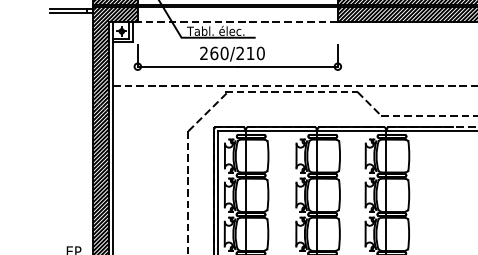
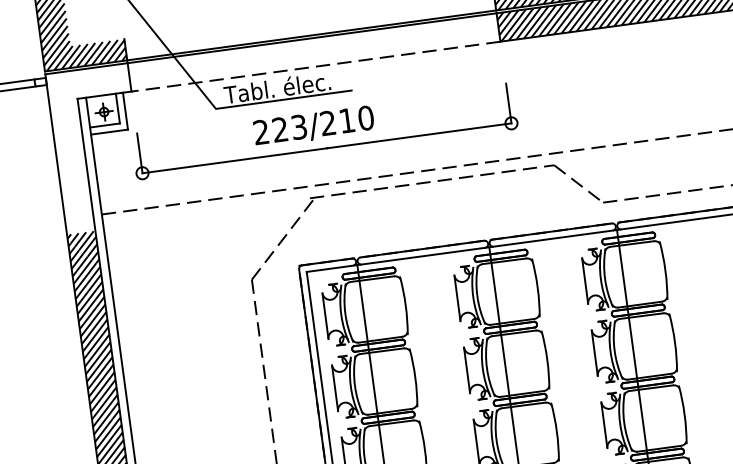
hatch: (115, 50) -> (97, 148), removed
text: (219, 53) -> (289, 128), 260/210 -> 223/210

